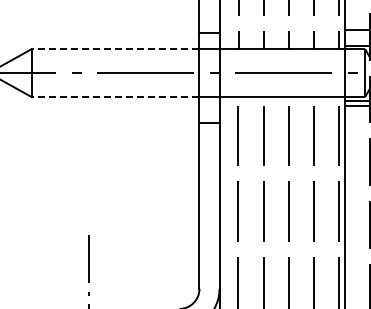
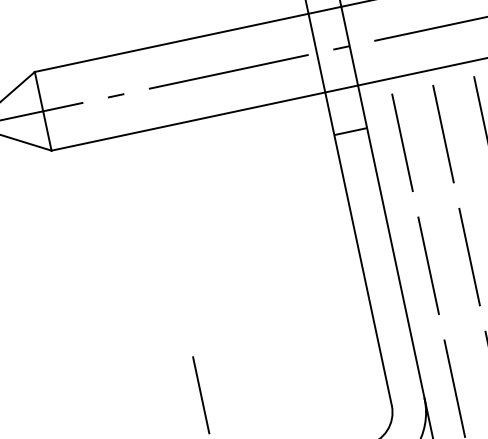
line: (115, 49) -> (171, 43), dashed -> solid
line: (115, 97) -> (188, 122), dashed -> solid

